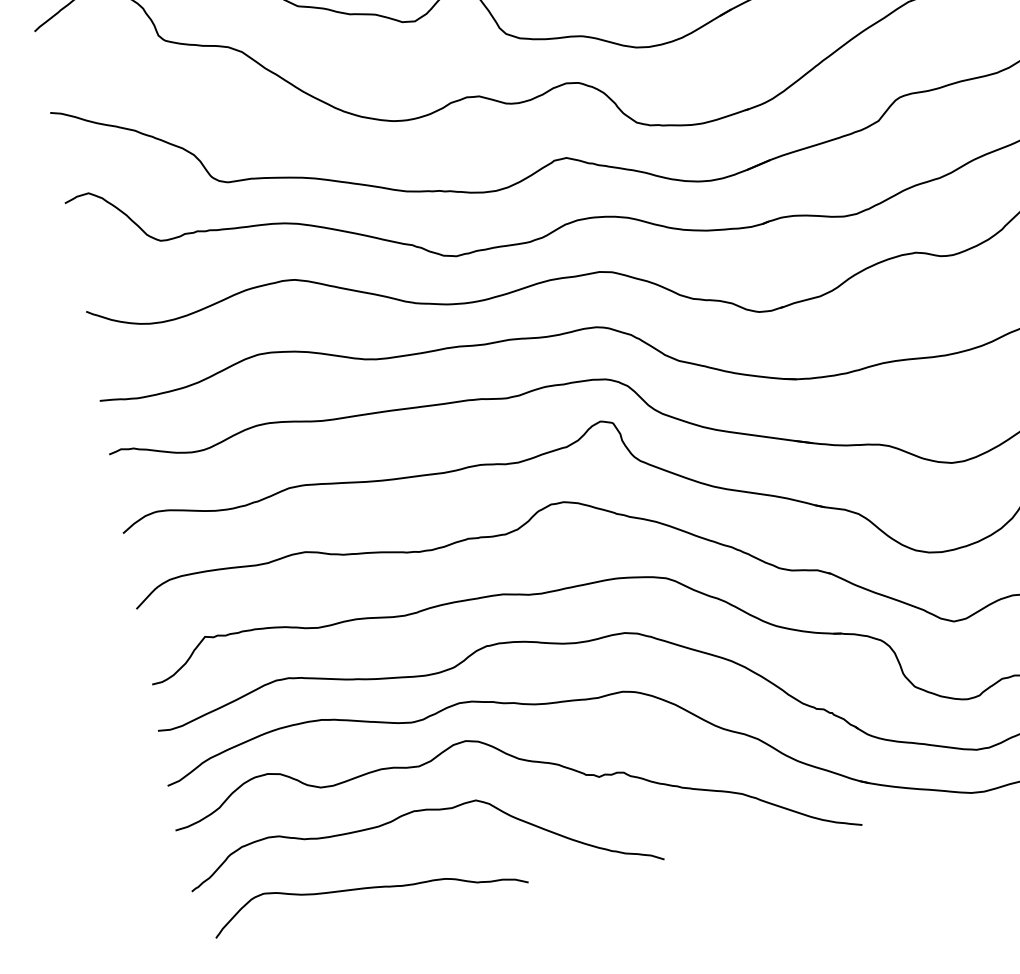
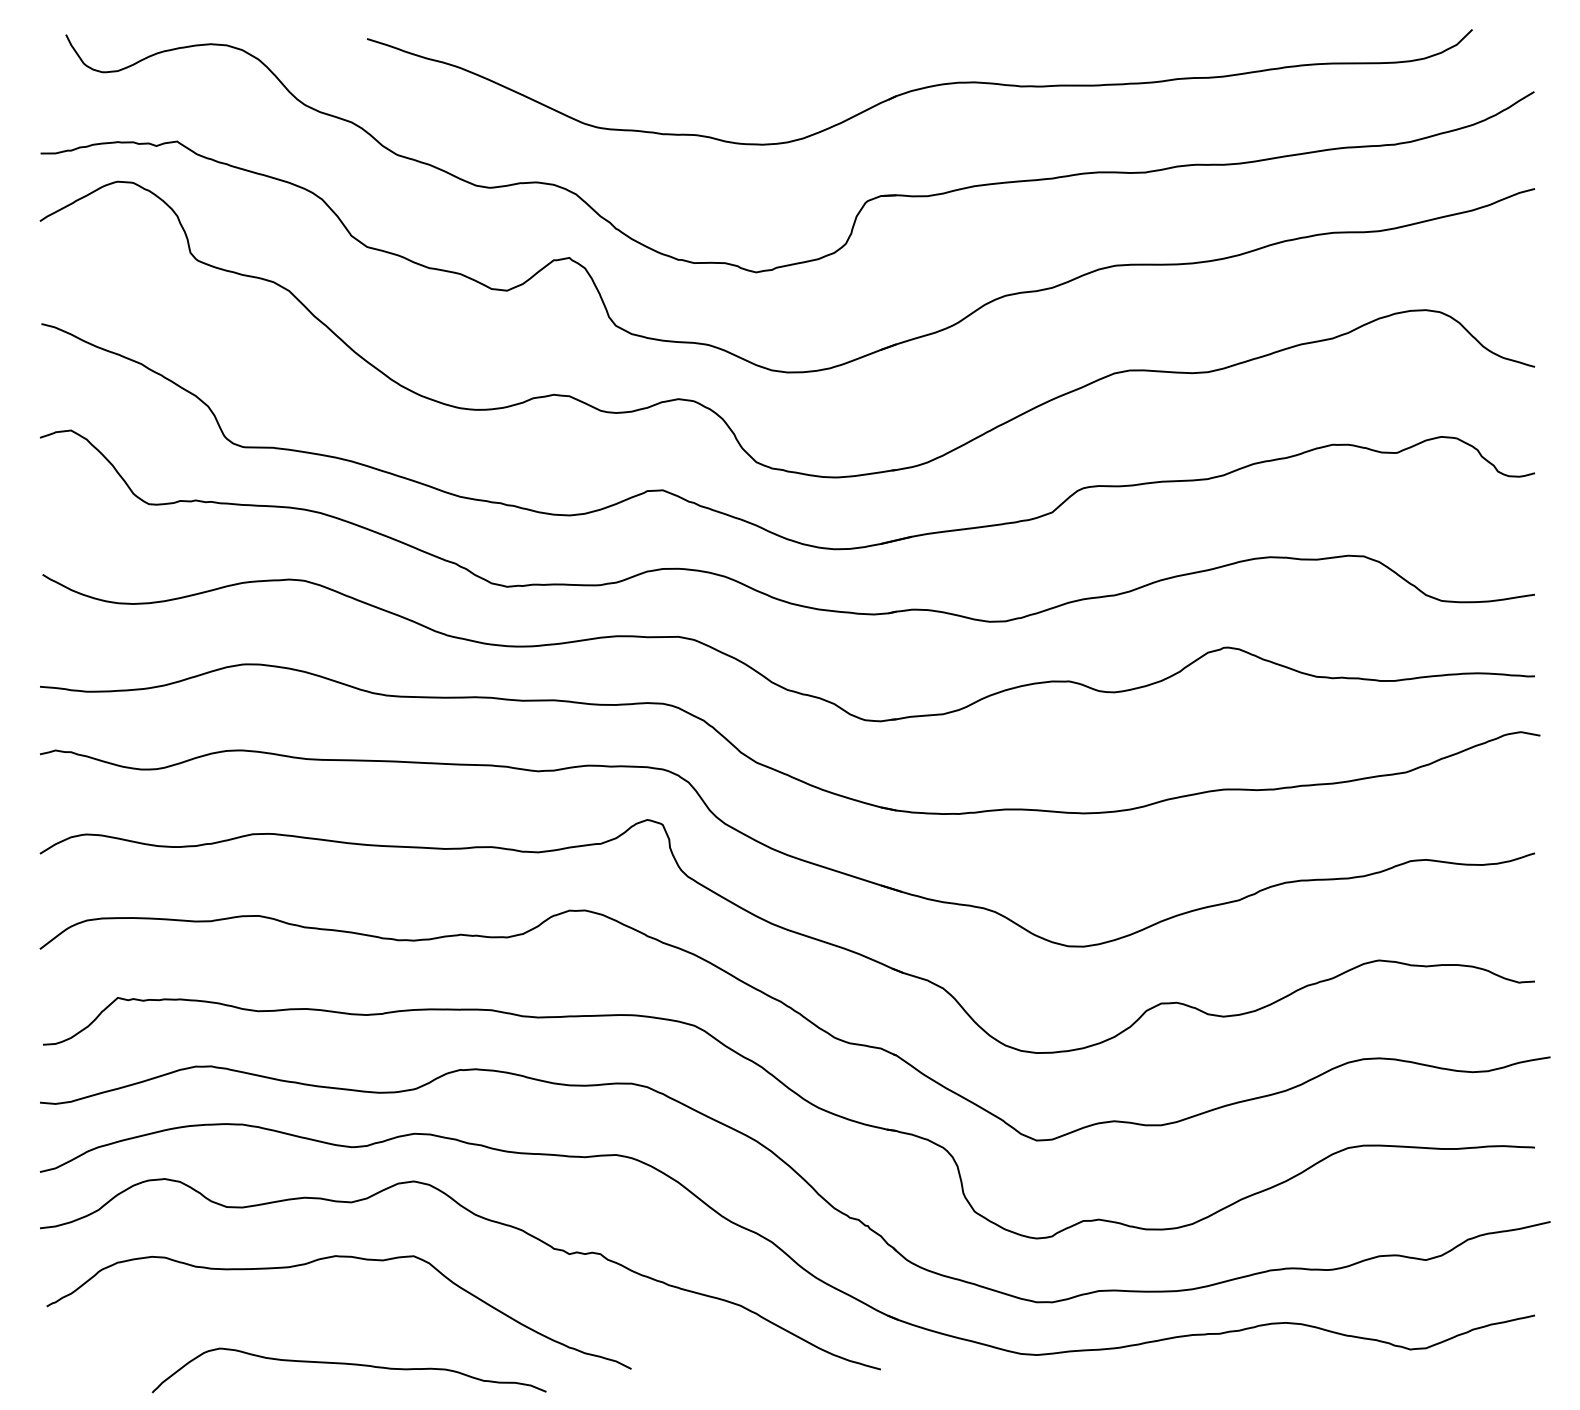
curve: (370, 888) -> (351, 1365), moved

